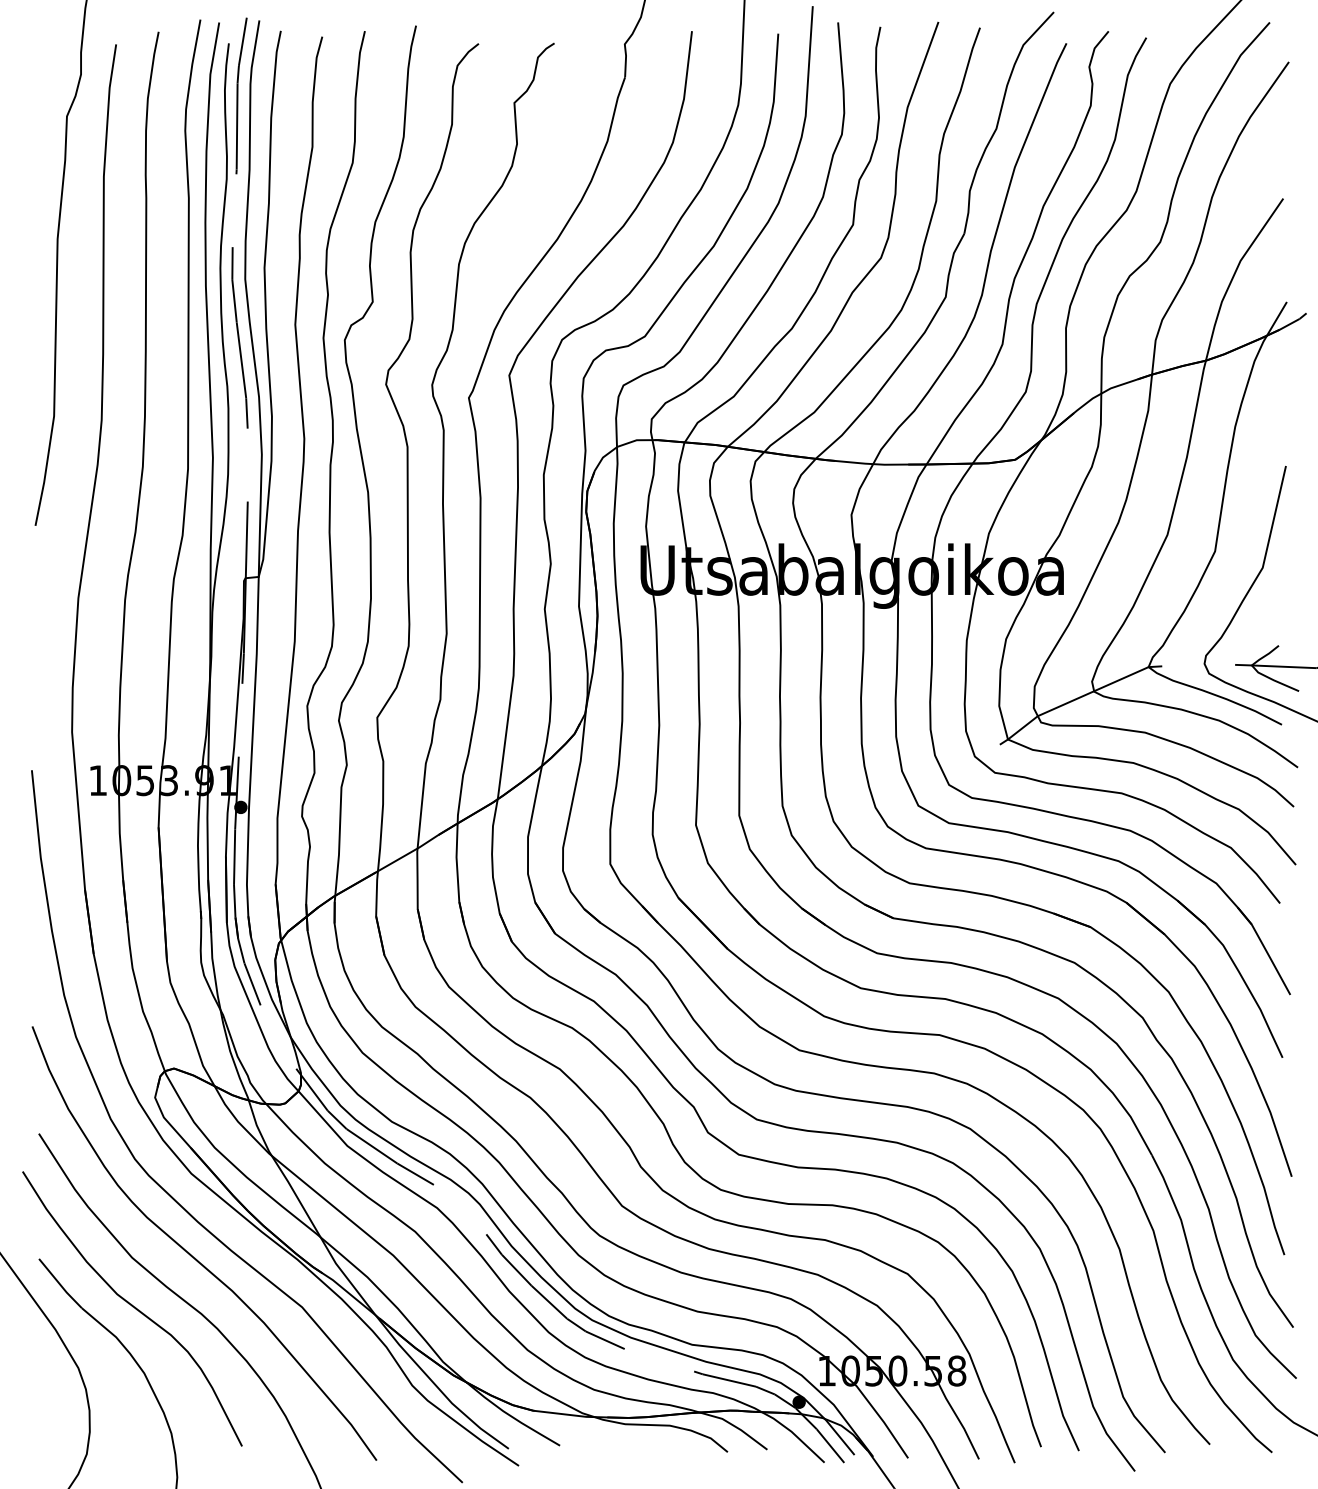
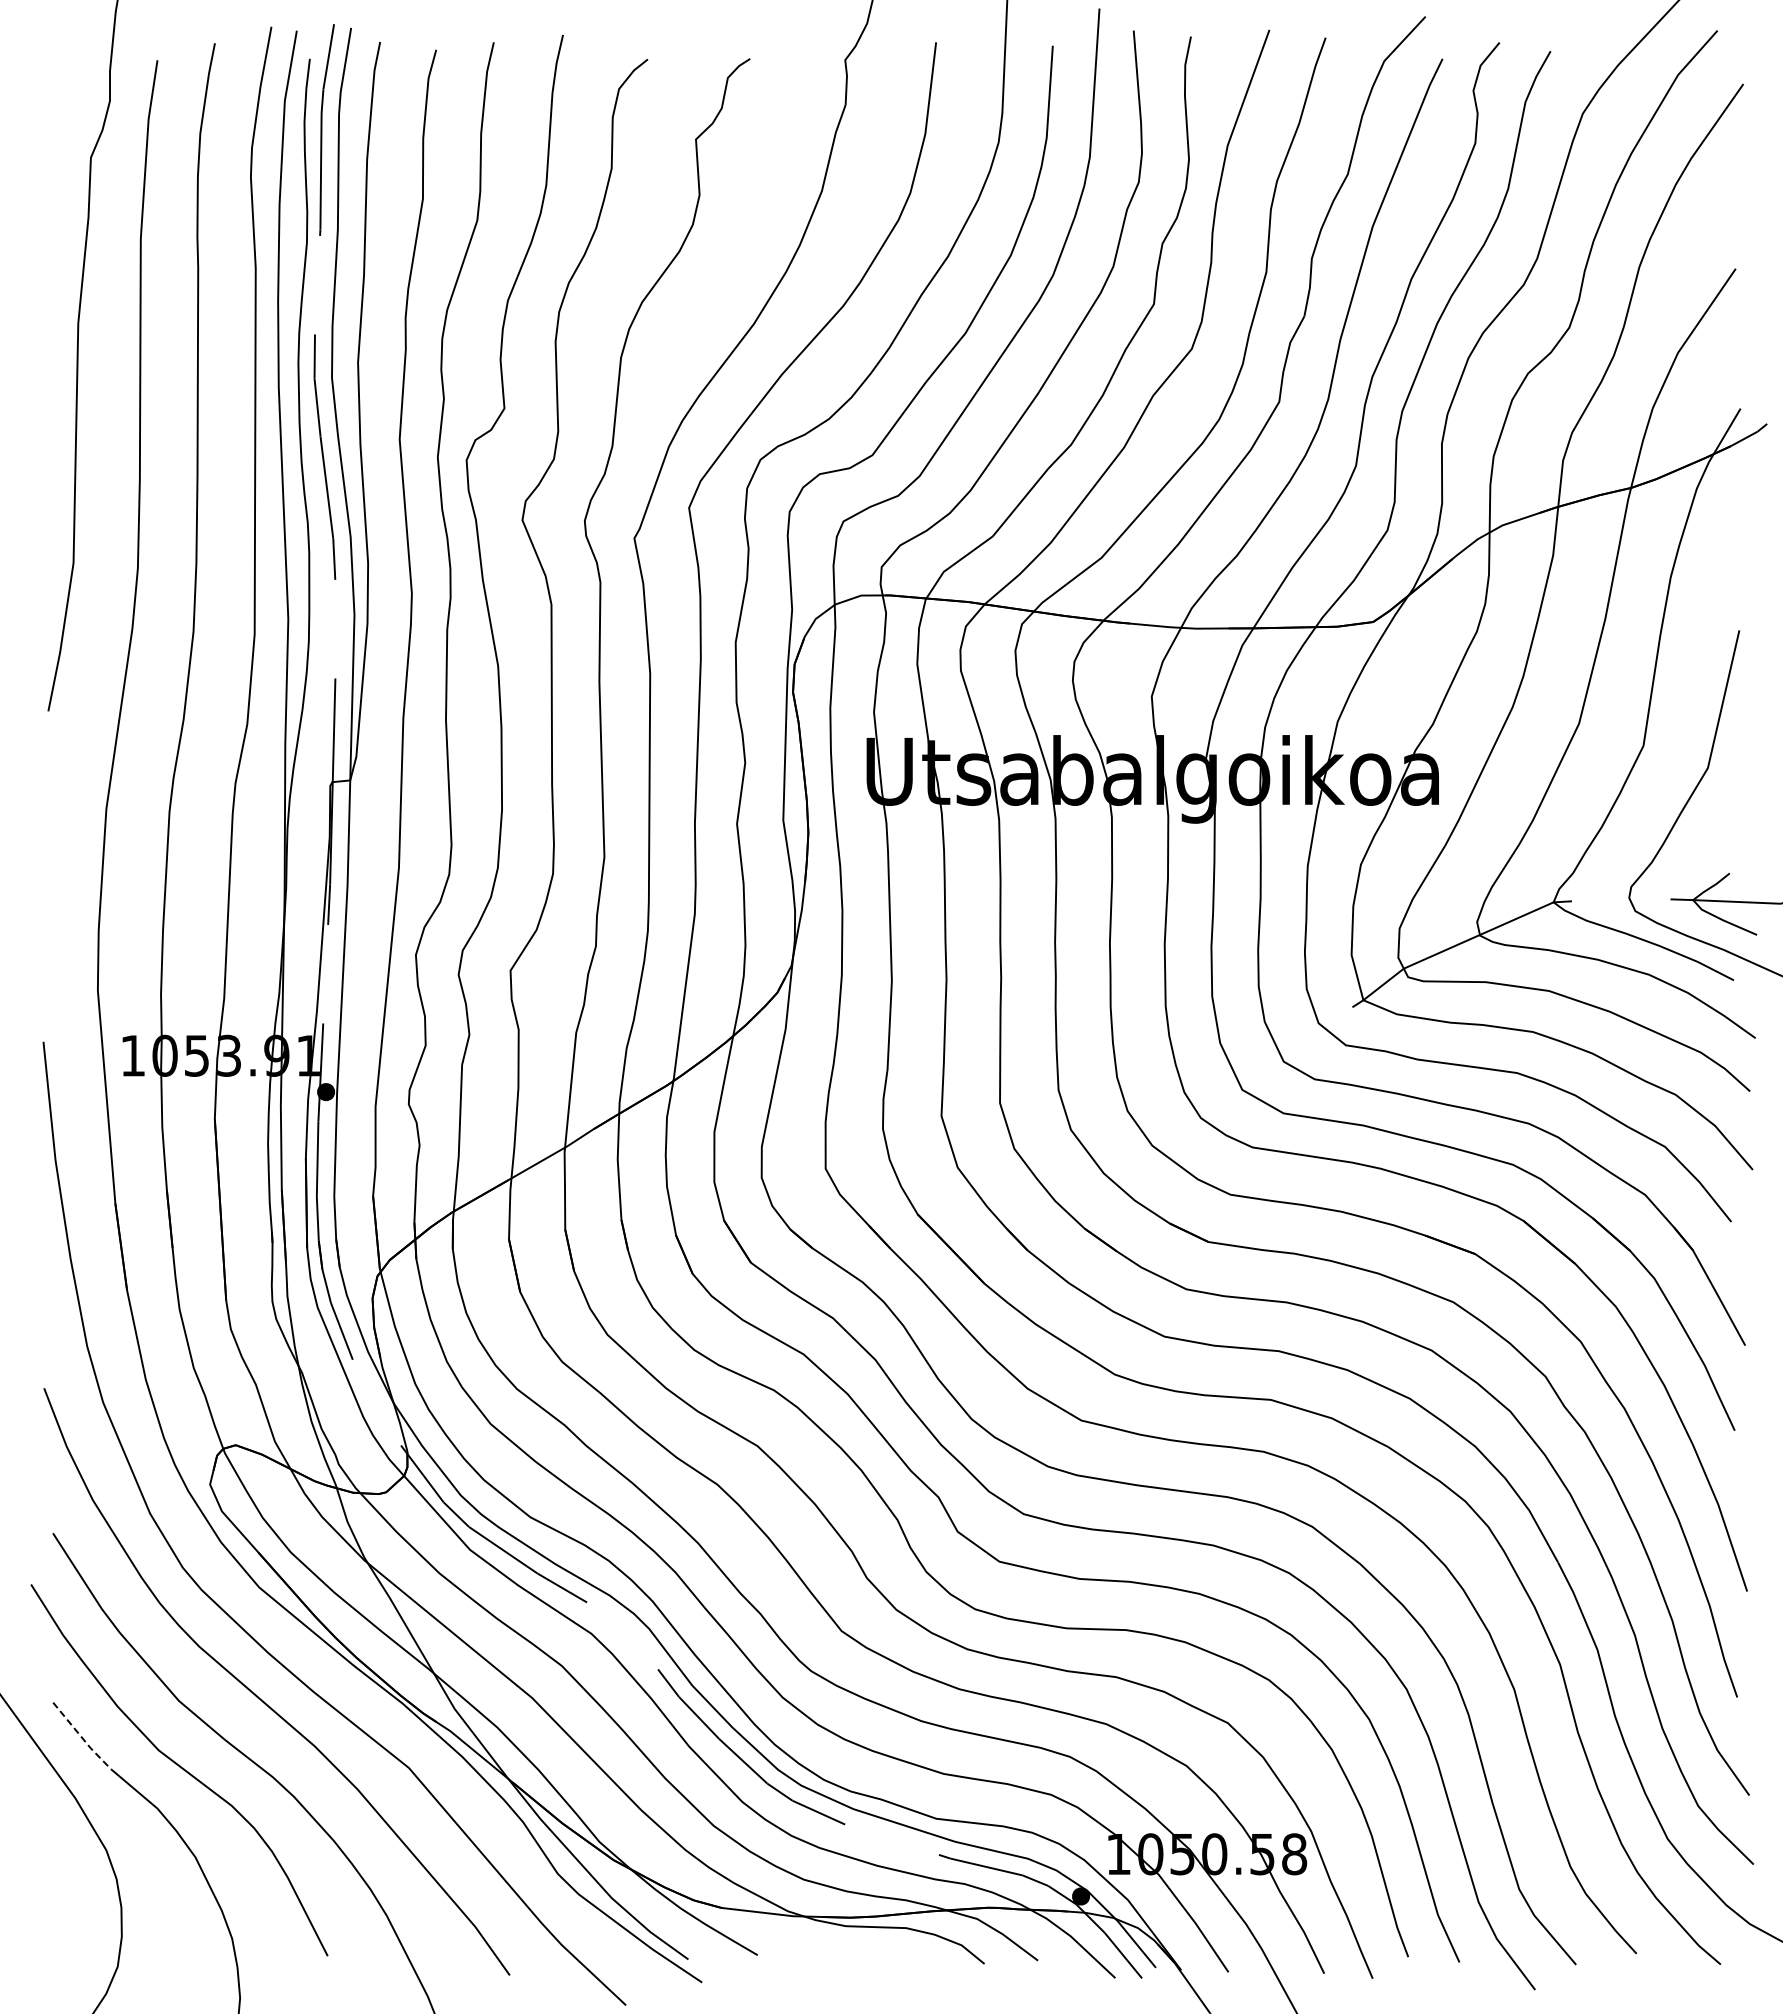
line: (60, 1284) -> (81, 1737), solid -> dashed

